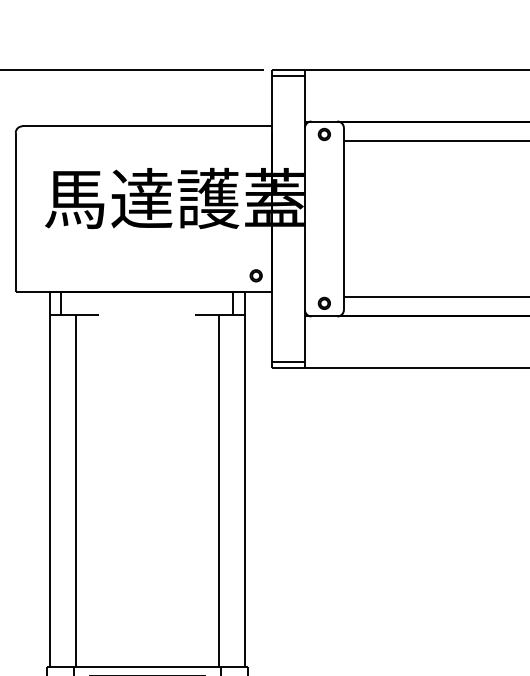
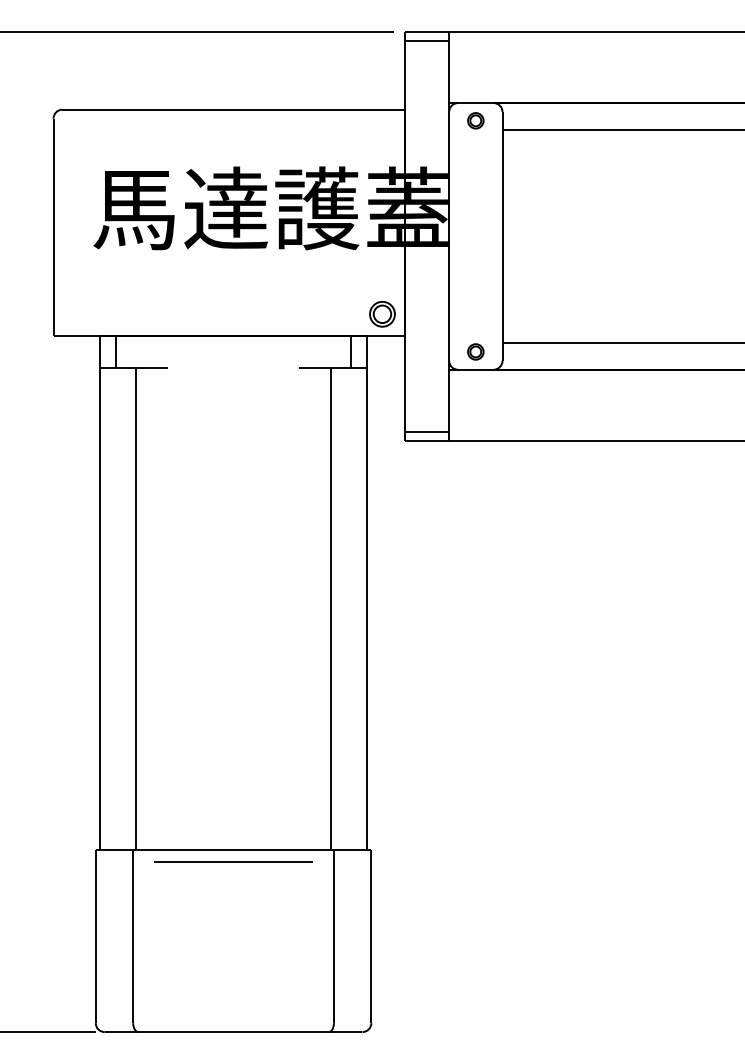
part: (256, 275) -> (382, 313), size x1.6

